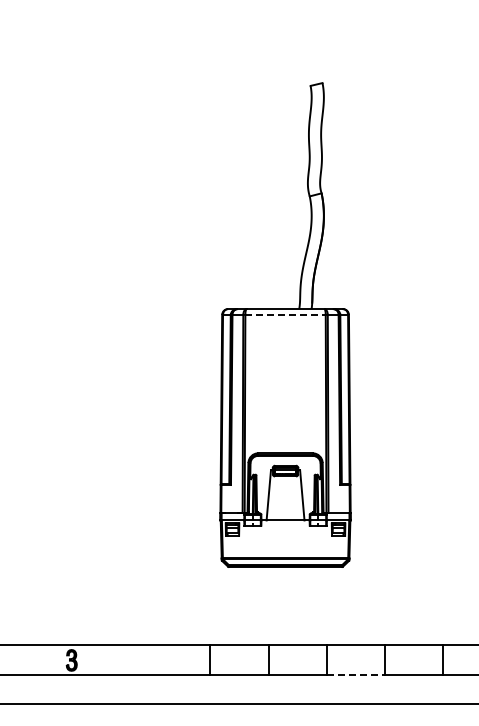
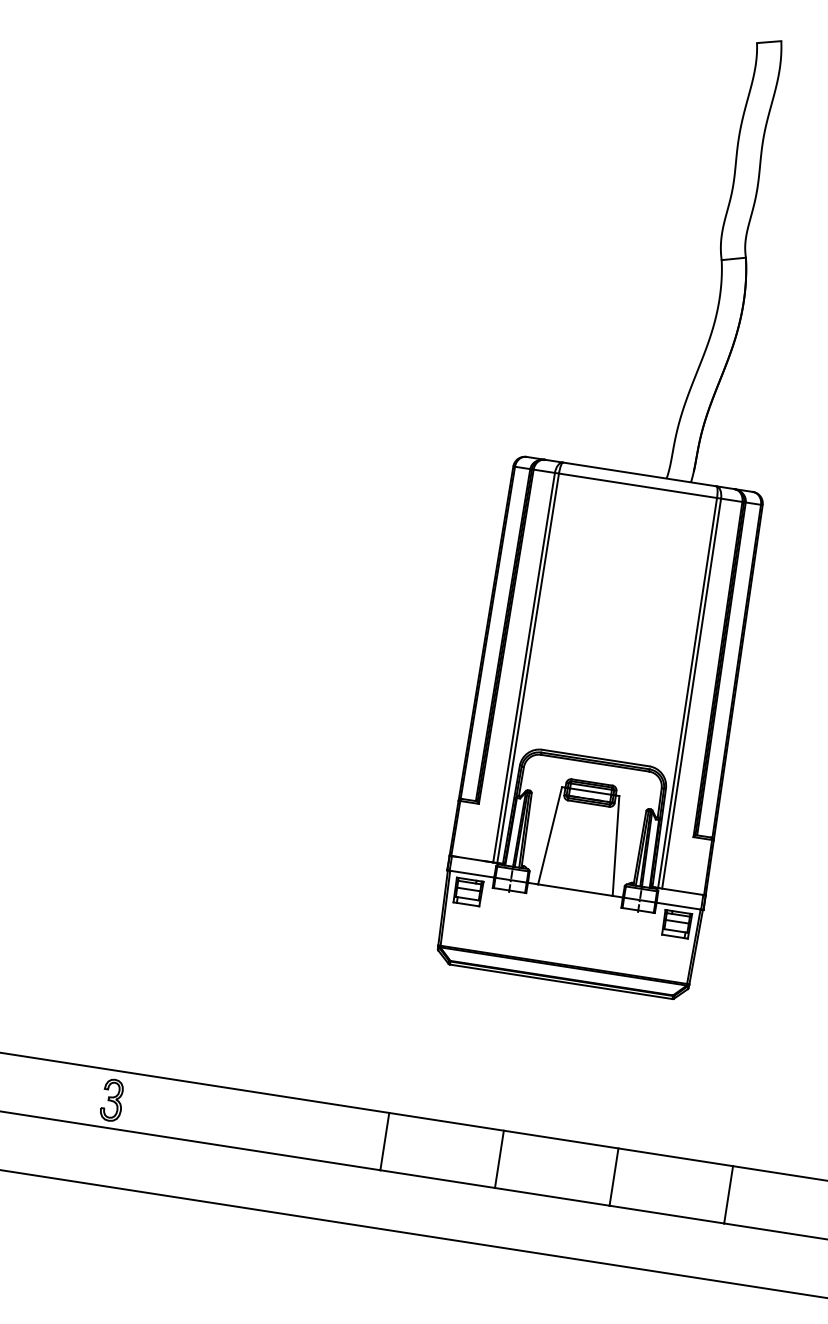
line: (286, 314) -> (639, 485), dashed -> solid
line: (356, 674) -> (668, 1214), dashed -> solid

